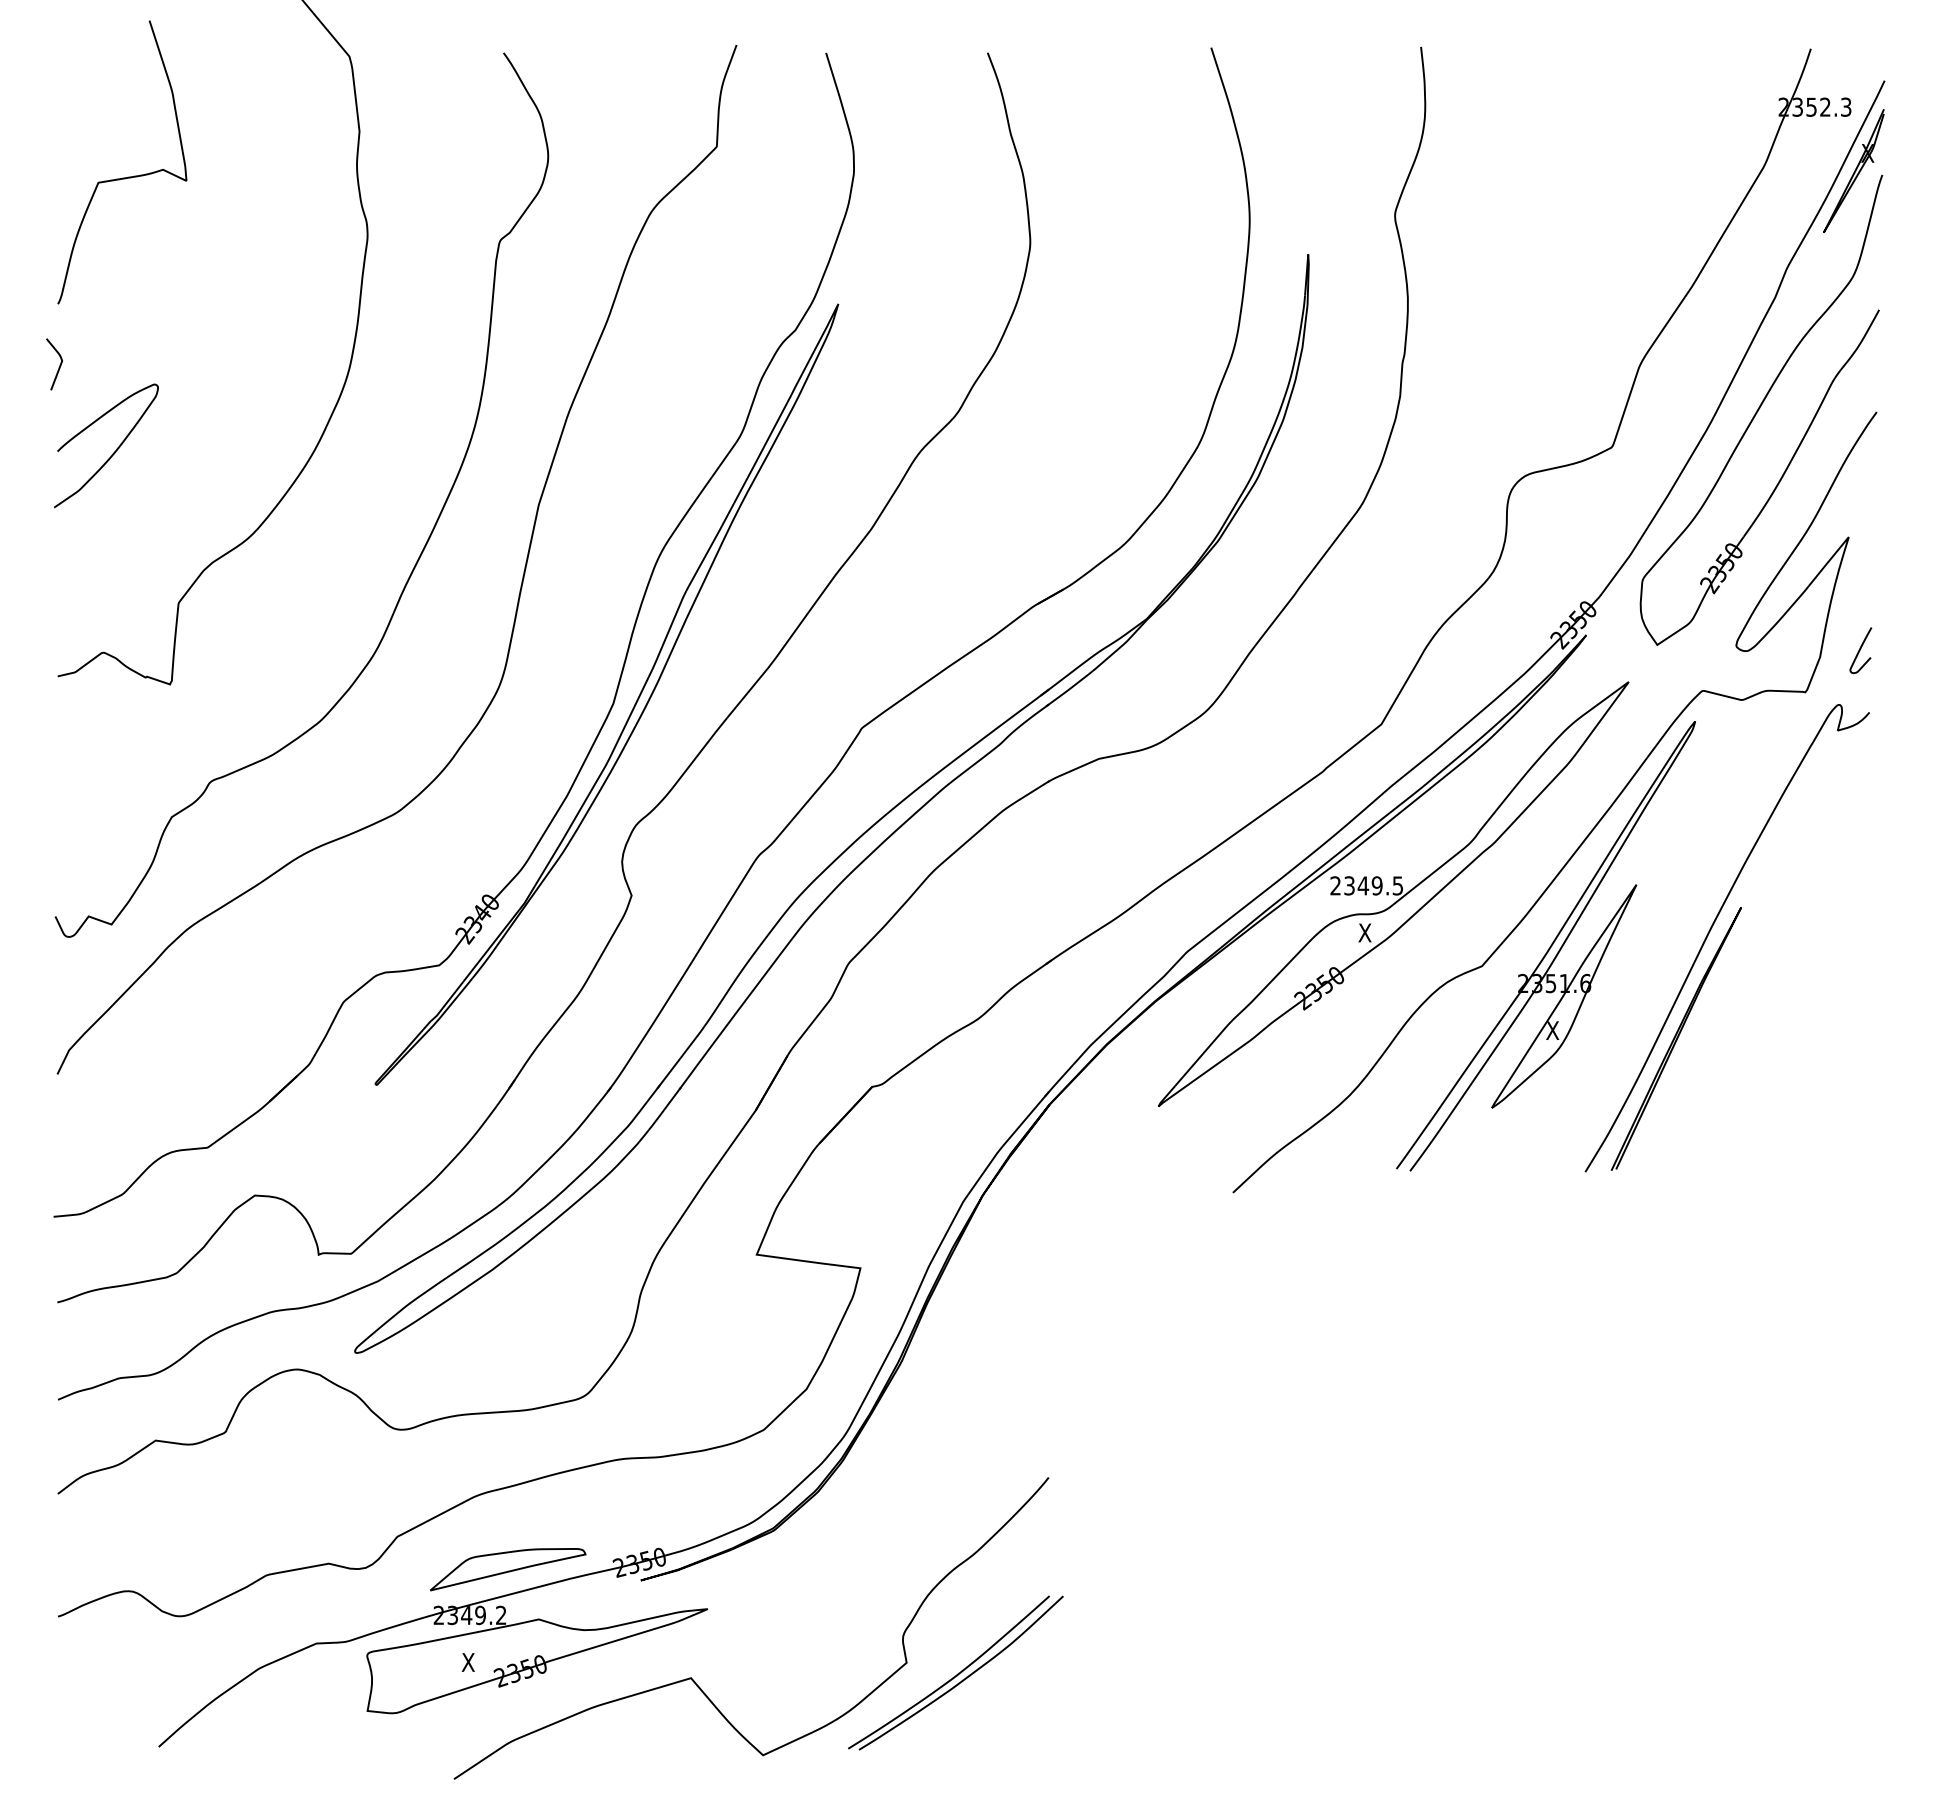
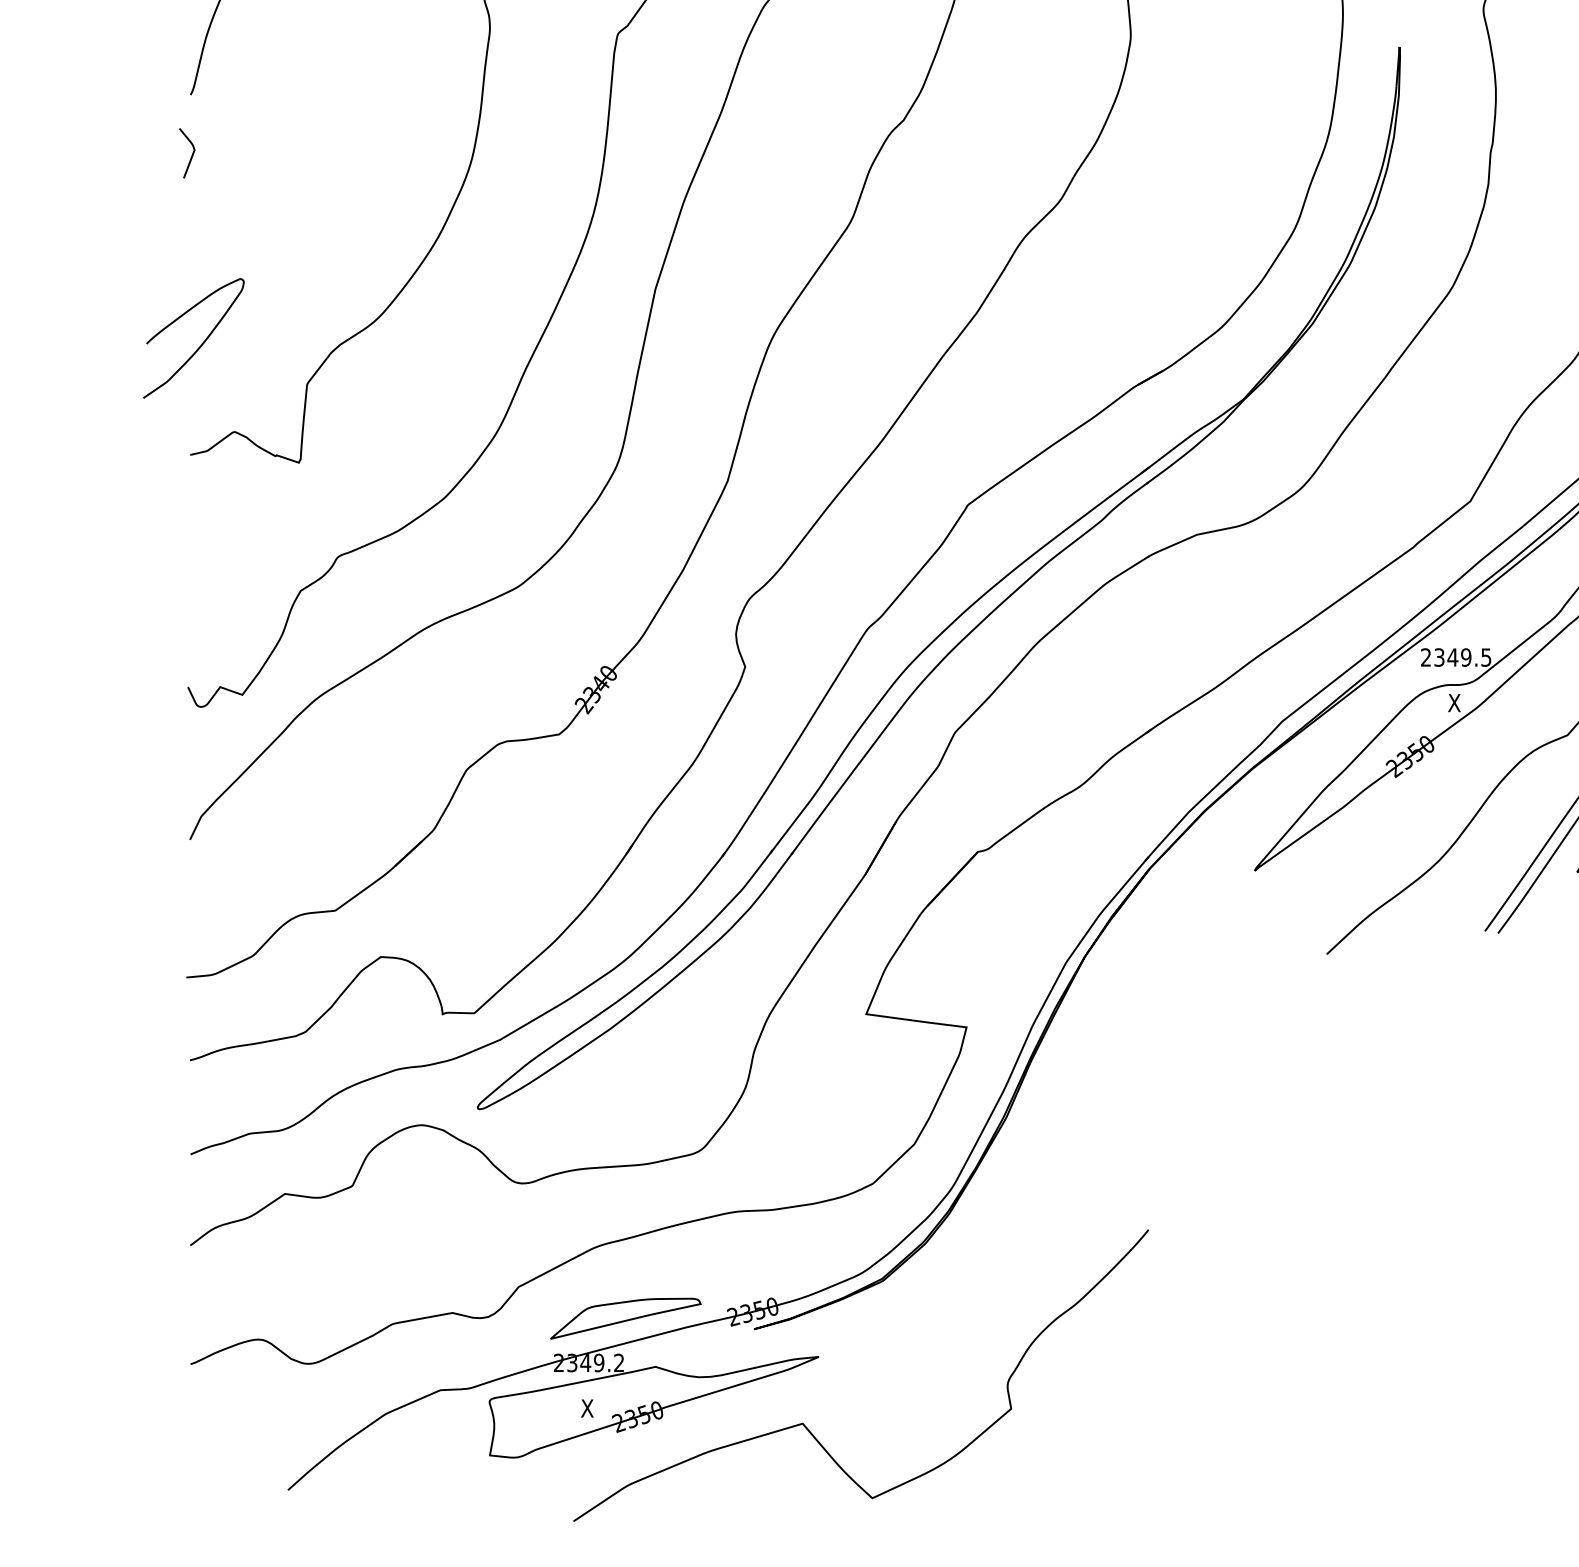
curve: (113, 452) -> (200, 344), moved
part: (632, 708) -> (746, 486), removed
part: (955, 1672) -> (1058, 1418), removed

